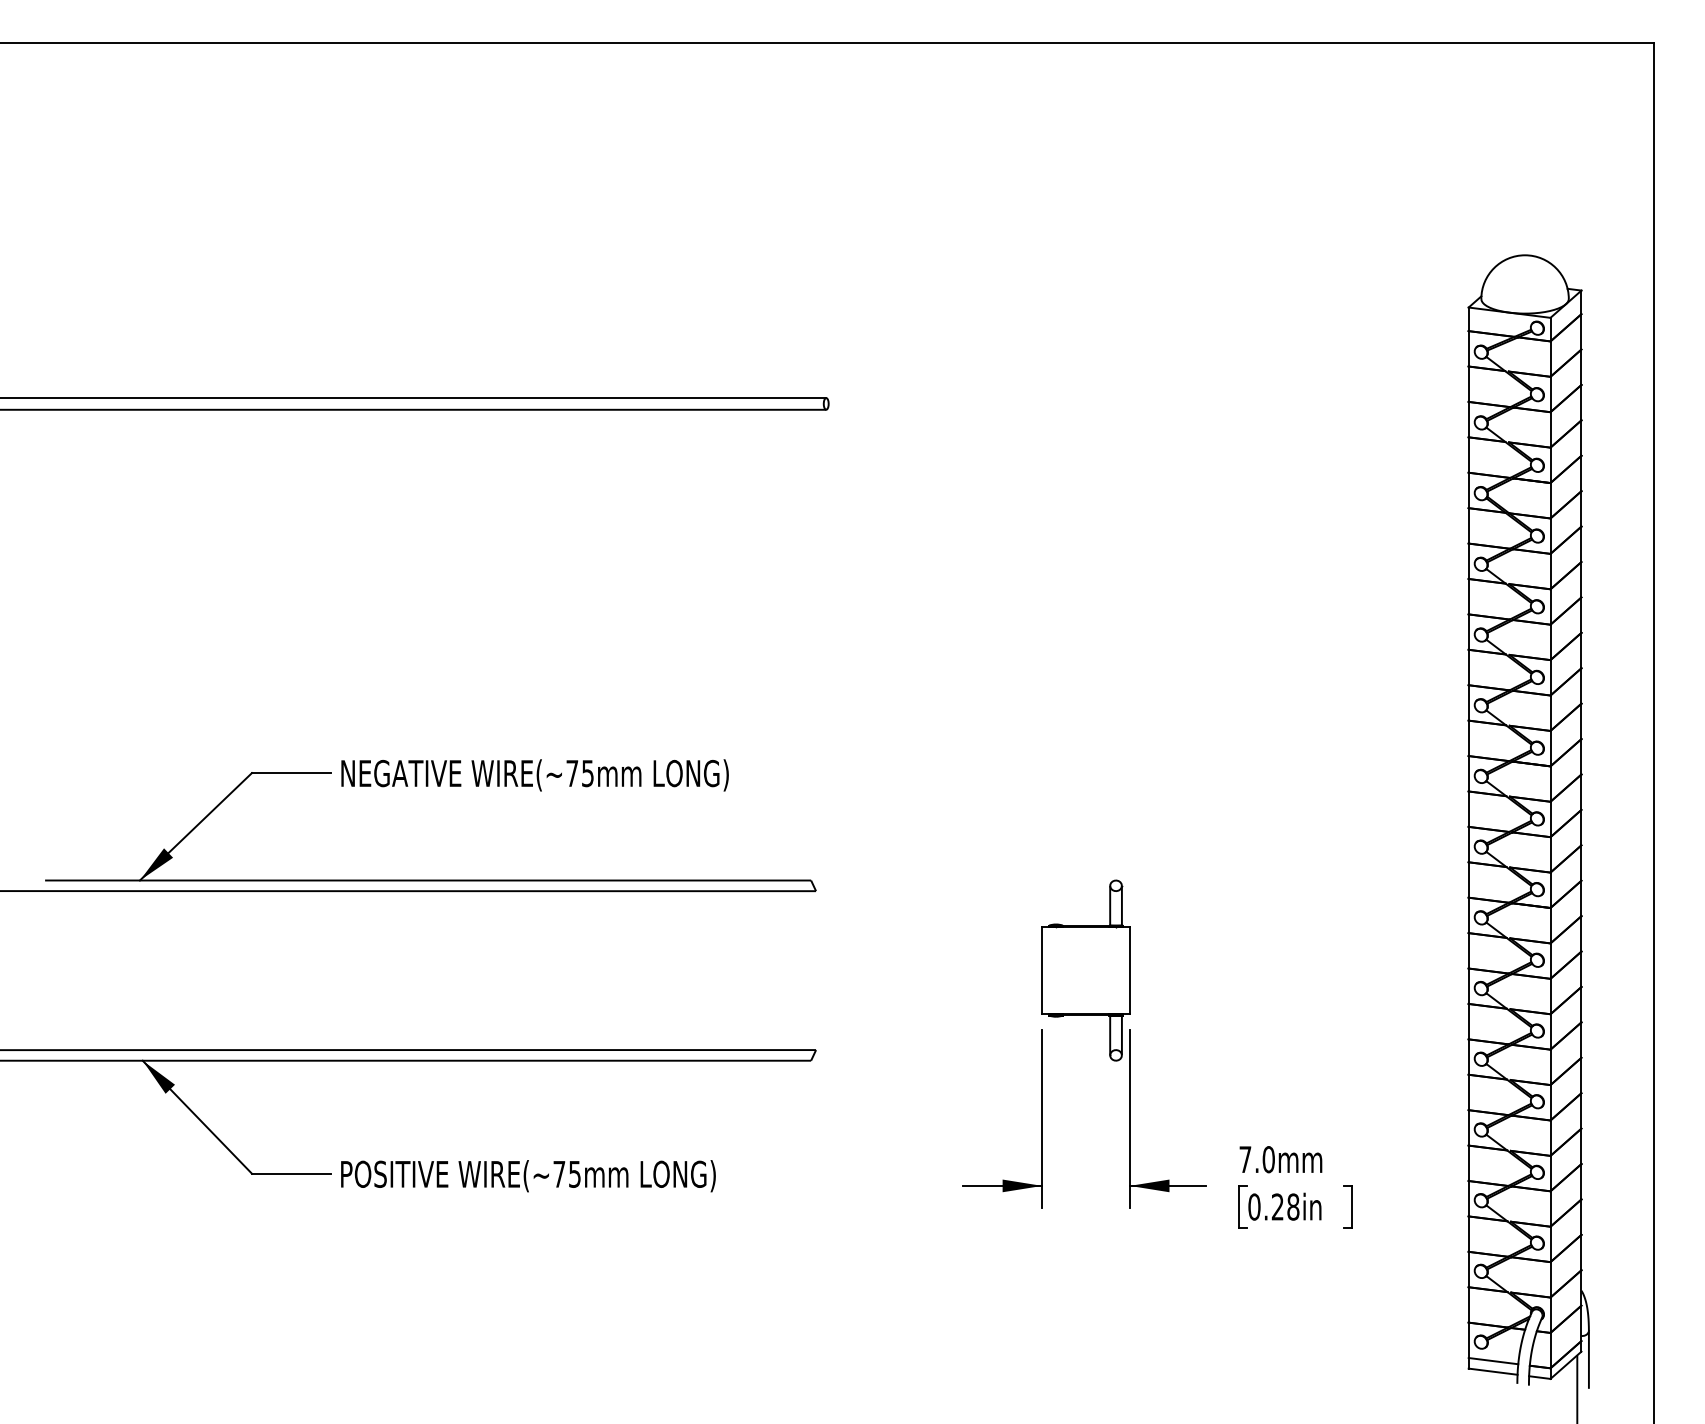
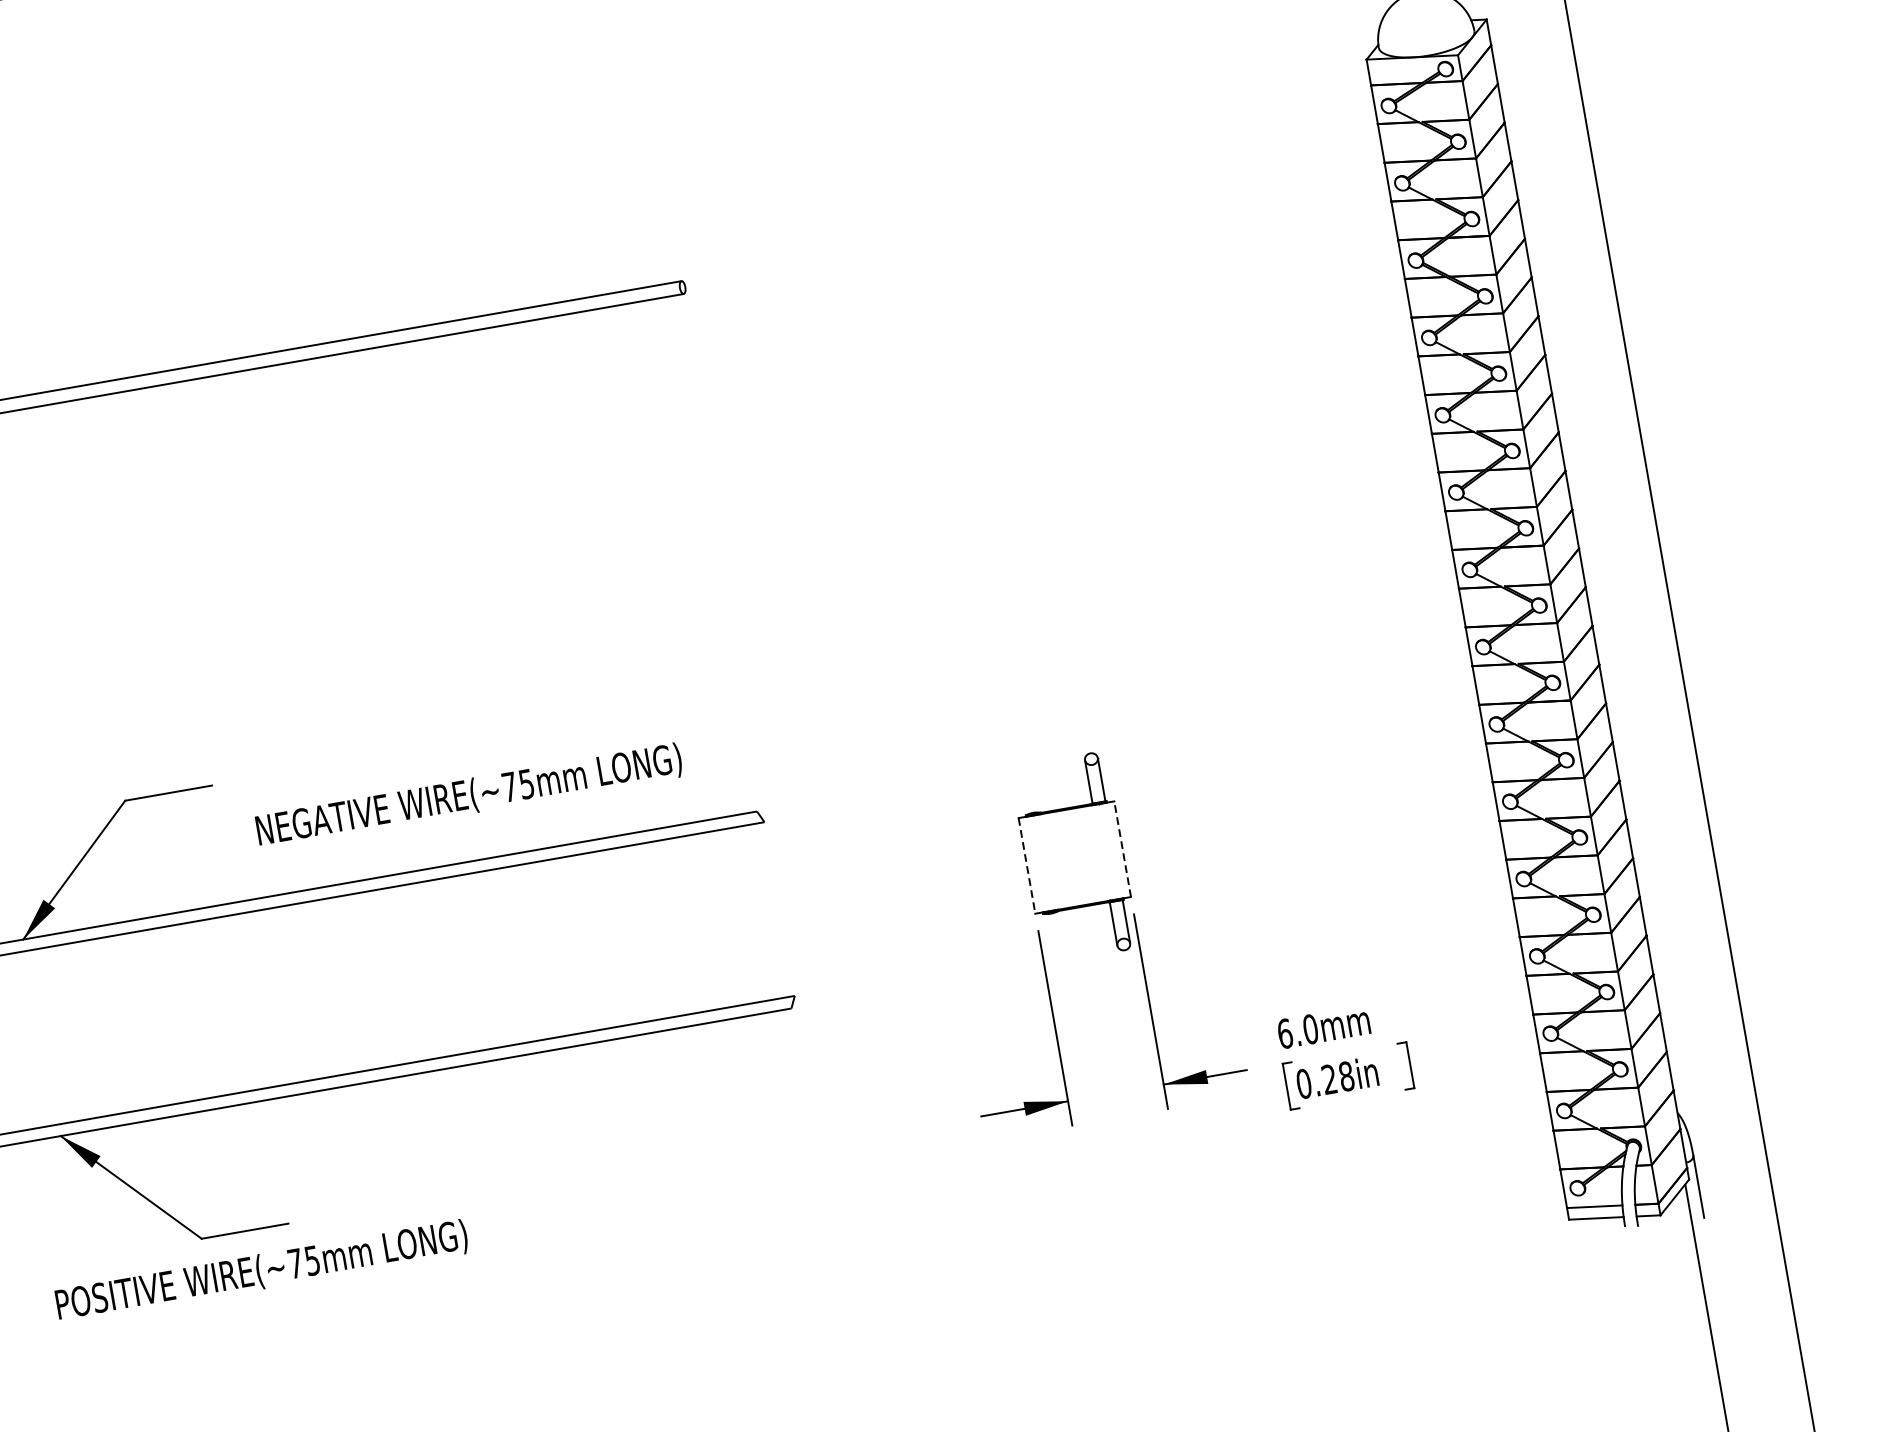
text: (534, 775) -> (468, 796), moved
line: (1042, 970) -> (1027, 865), solid -> dashed
line: (1129, 970) -> (1122, 849), solid -> dashed
text: (1245, 1159) -> (1285, 1033), 7.0mm -> 6.0mm
text: (528, 1176) -> (262, 1271), moved

